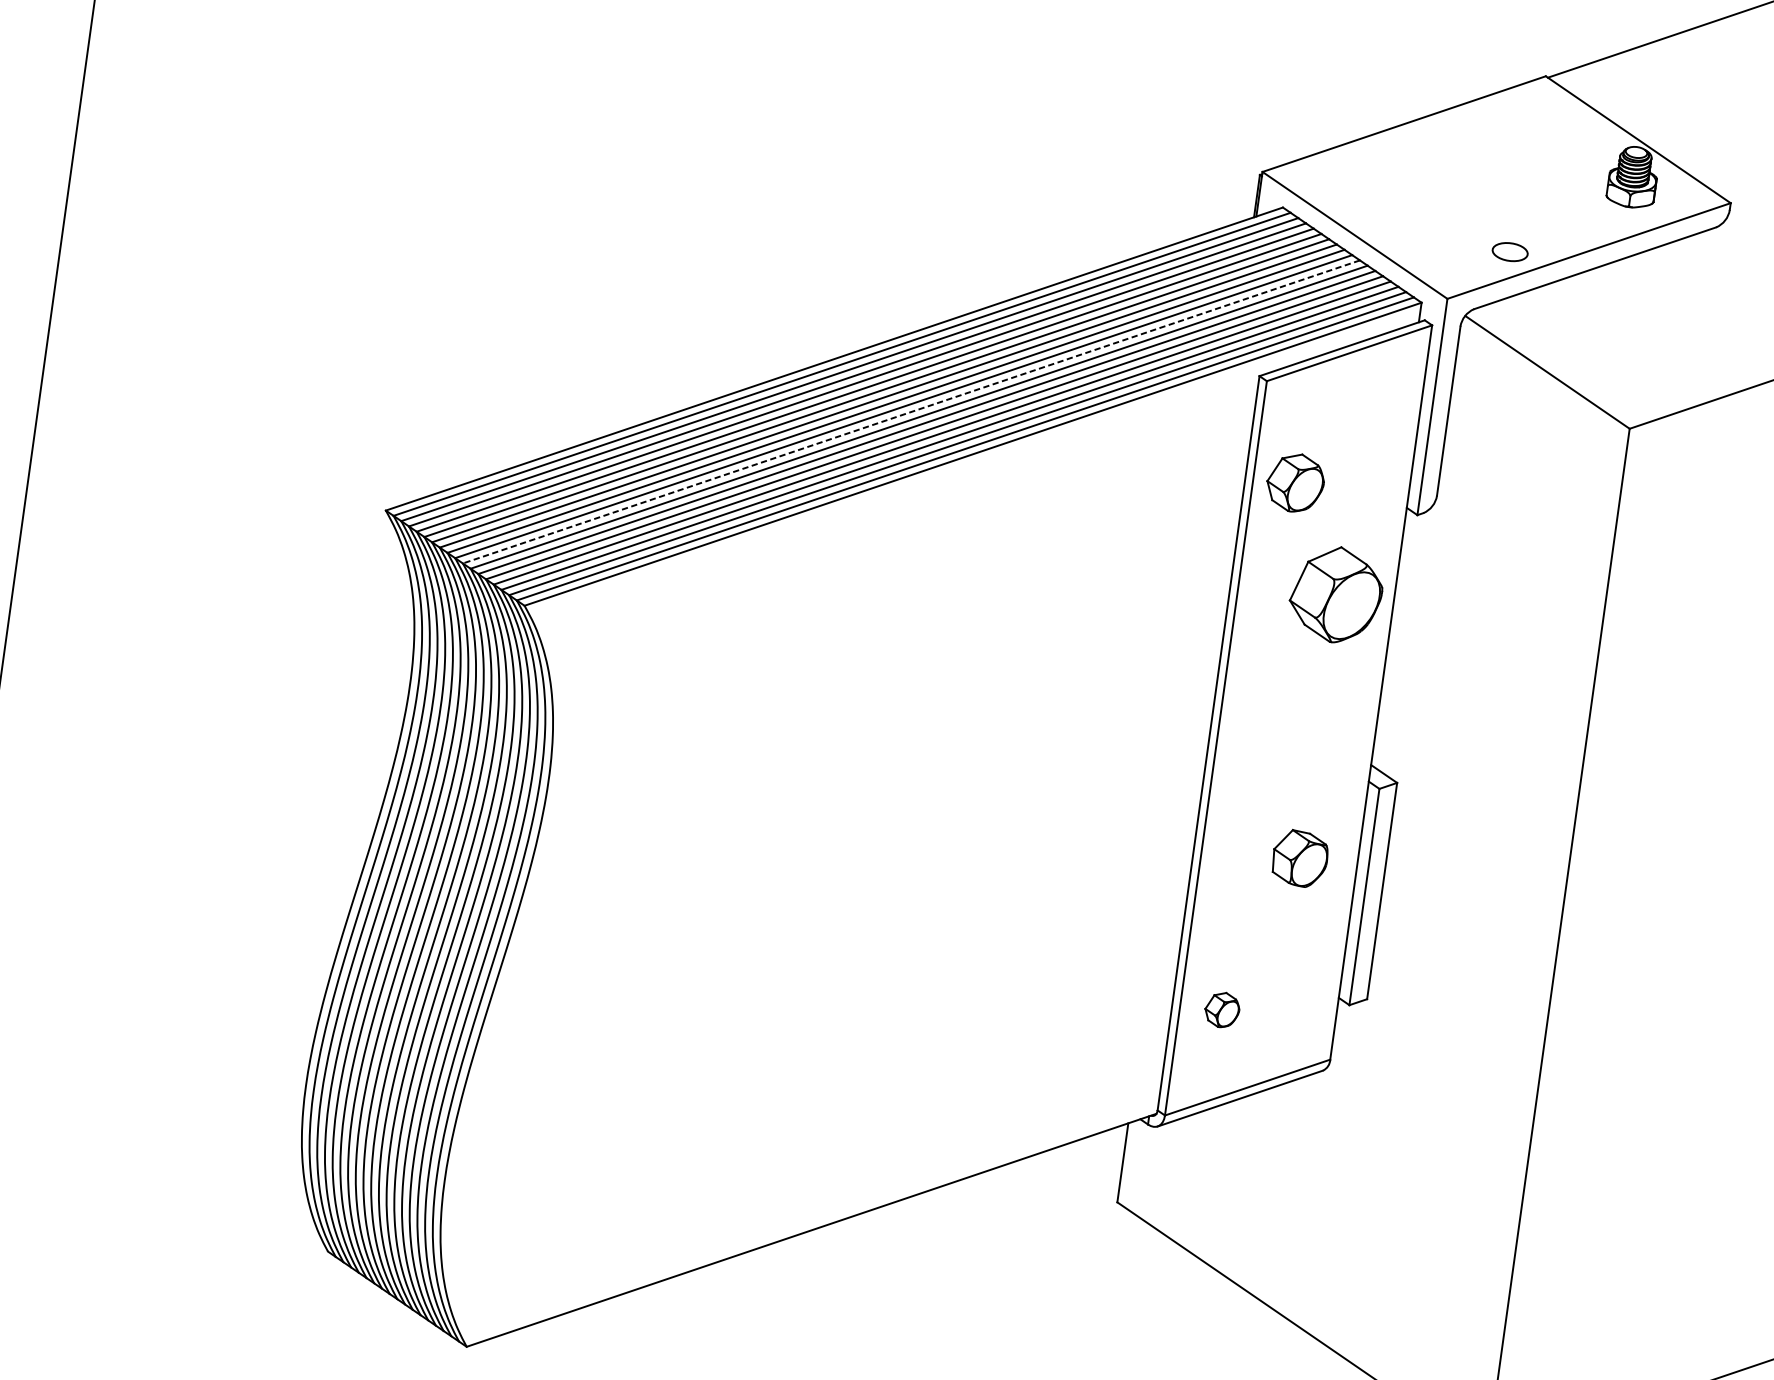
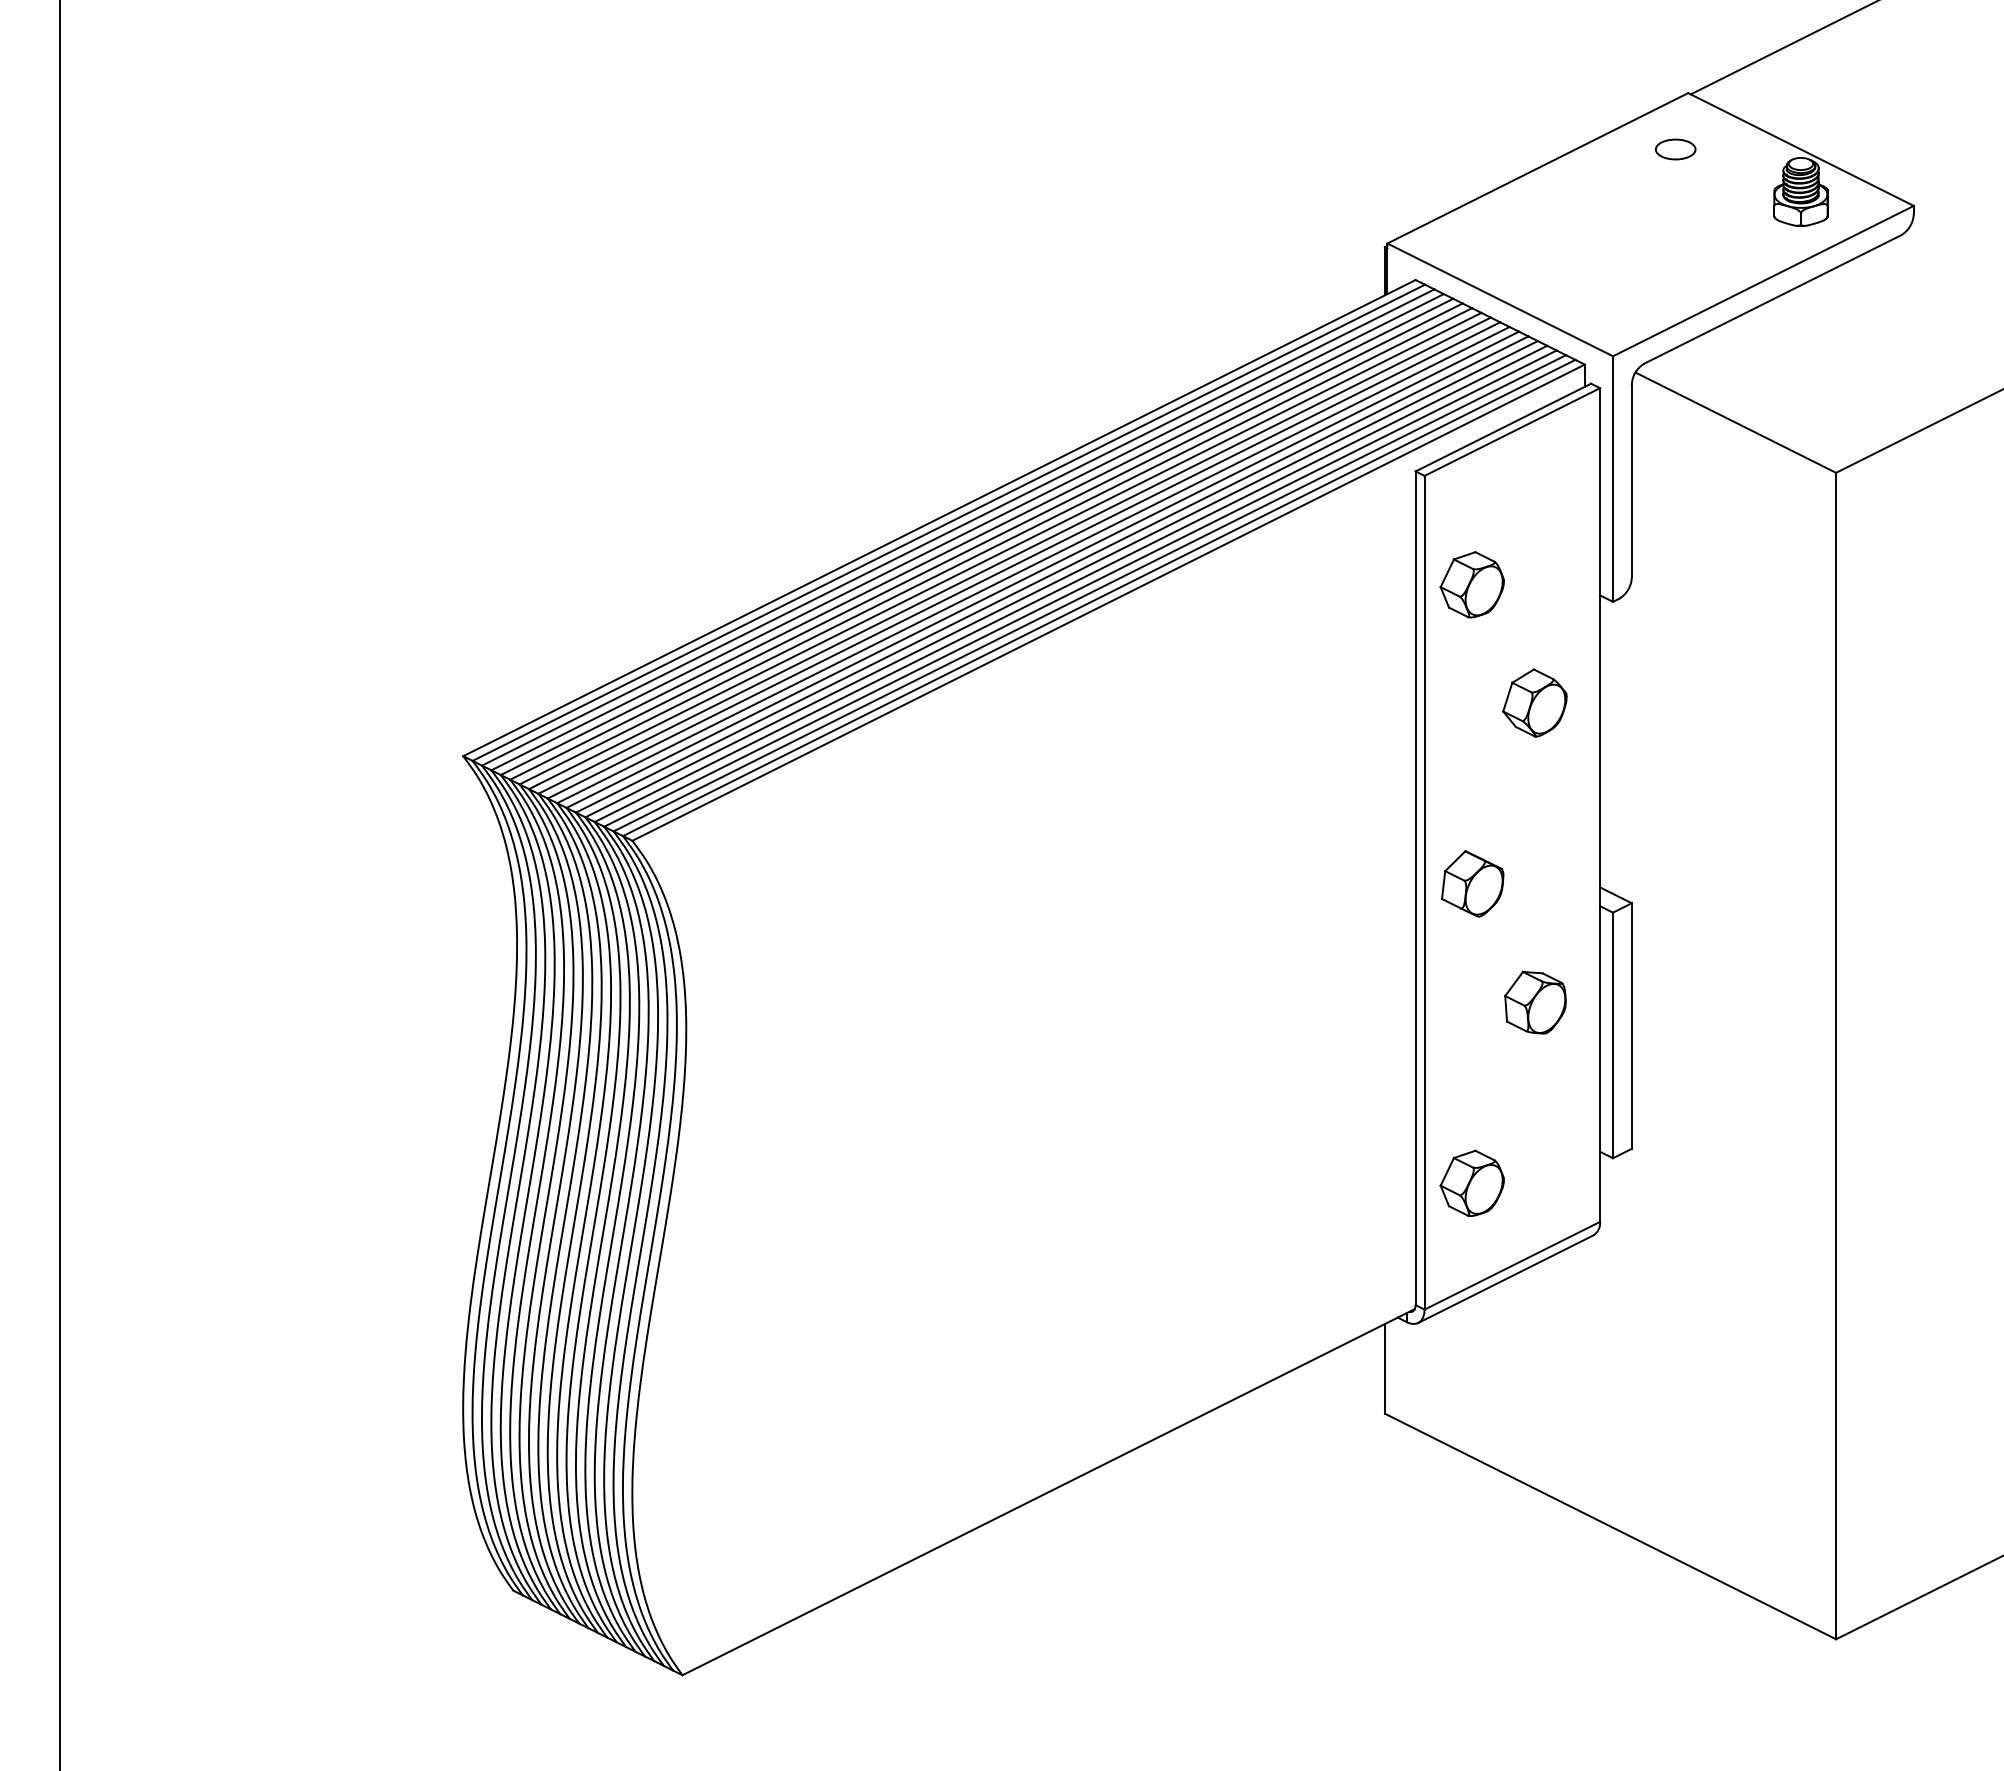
part: (1510, 252) -> (1675, 149), moved
line: (910, 412) -> (1032, 565), dashed -> solid
part: (1335, 594) -> (1534, 702), size x0.62
part: (1259, 746) -> (1472, 883), added
part: (1221, 1009) -> (1471, 1182), size x1.67

